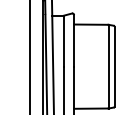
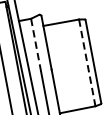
line: (63, 40) -> (35, 44), solid -> dashed
line: (108, 66) -> (87, 62), solid -> dashed

